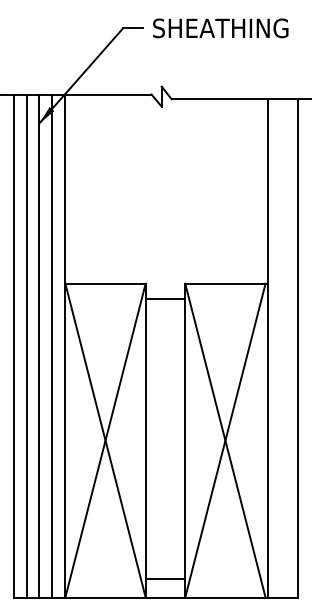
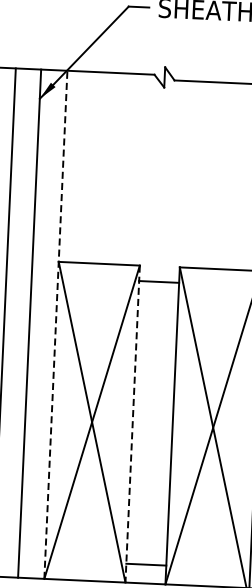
line: (27, 345) -> (17, 322), removed
line: (52, 345) -> (42, 323), removed
line: (65, 346) -> (55, 325), solid -> dashed
line: (145, 440) -> (132, 423), solid -> dashed

